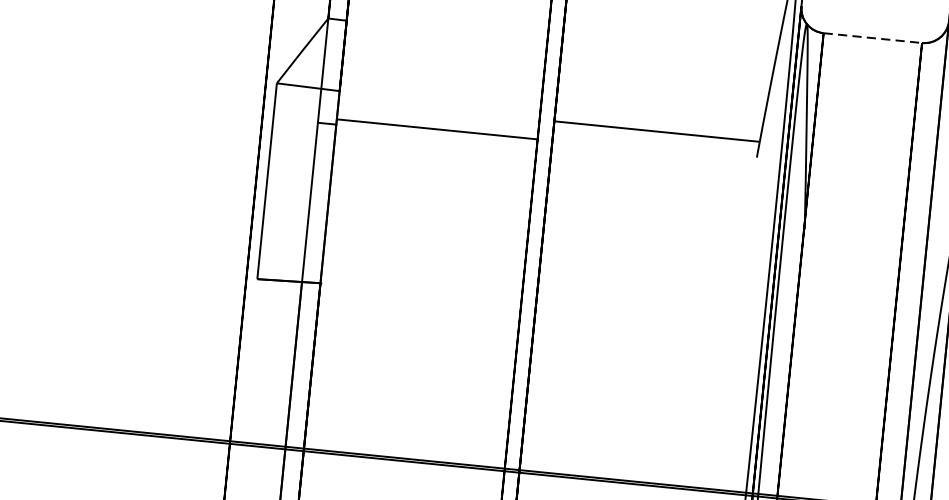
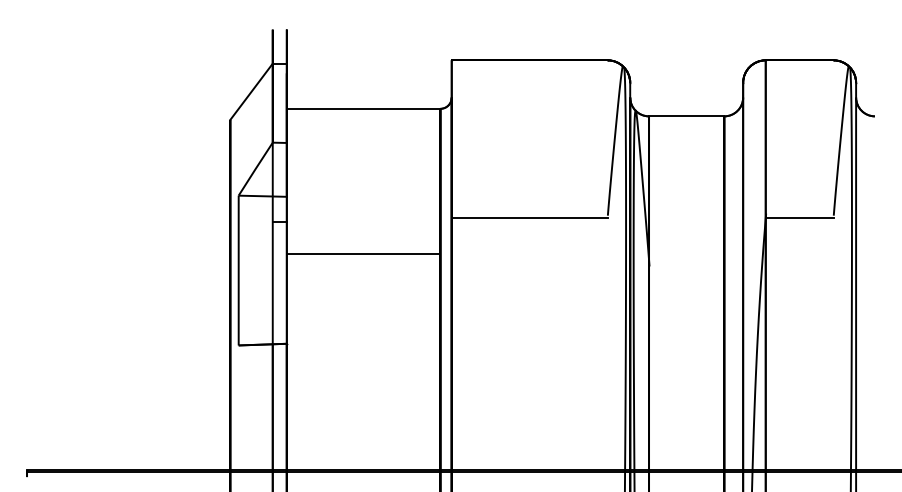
line: (872, 38) -> (686, 116), dashed -> solid
line: (437, 129) -> (363, 254), moved
line: (656, 131) -> (529, 218), moved

